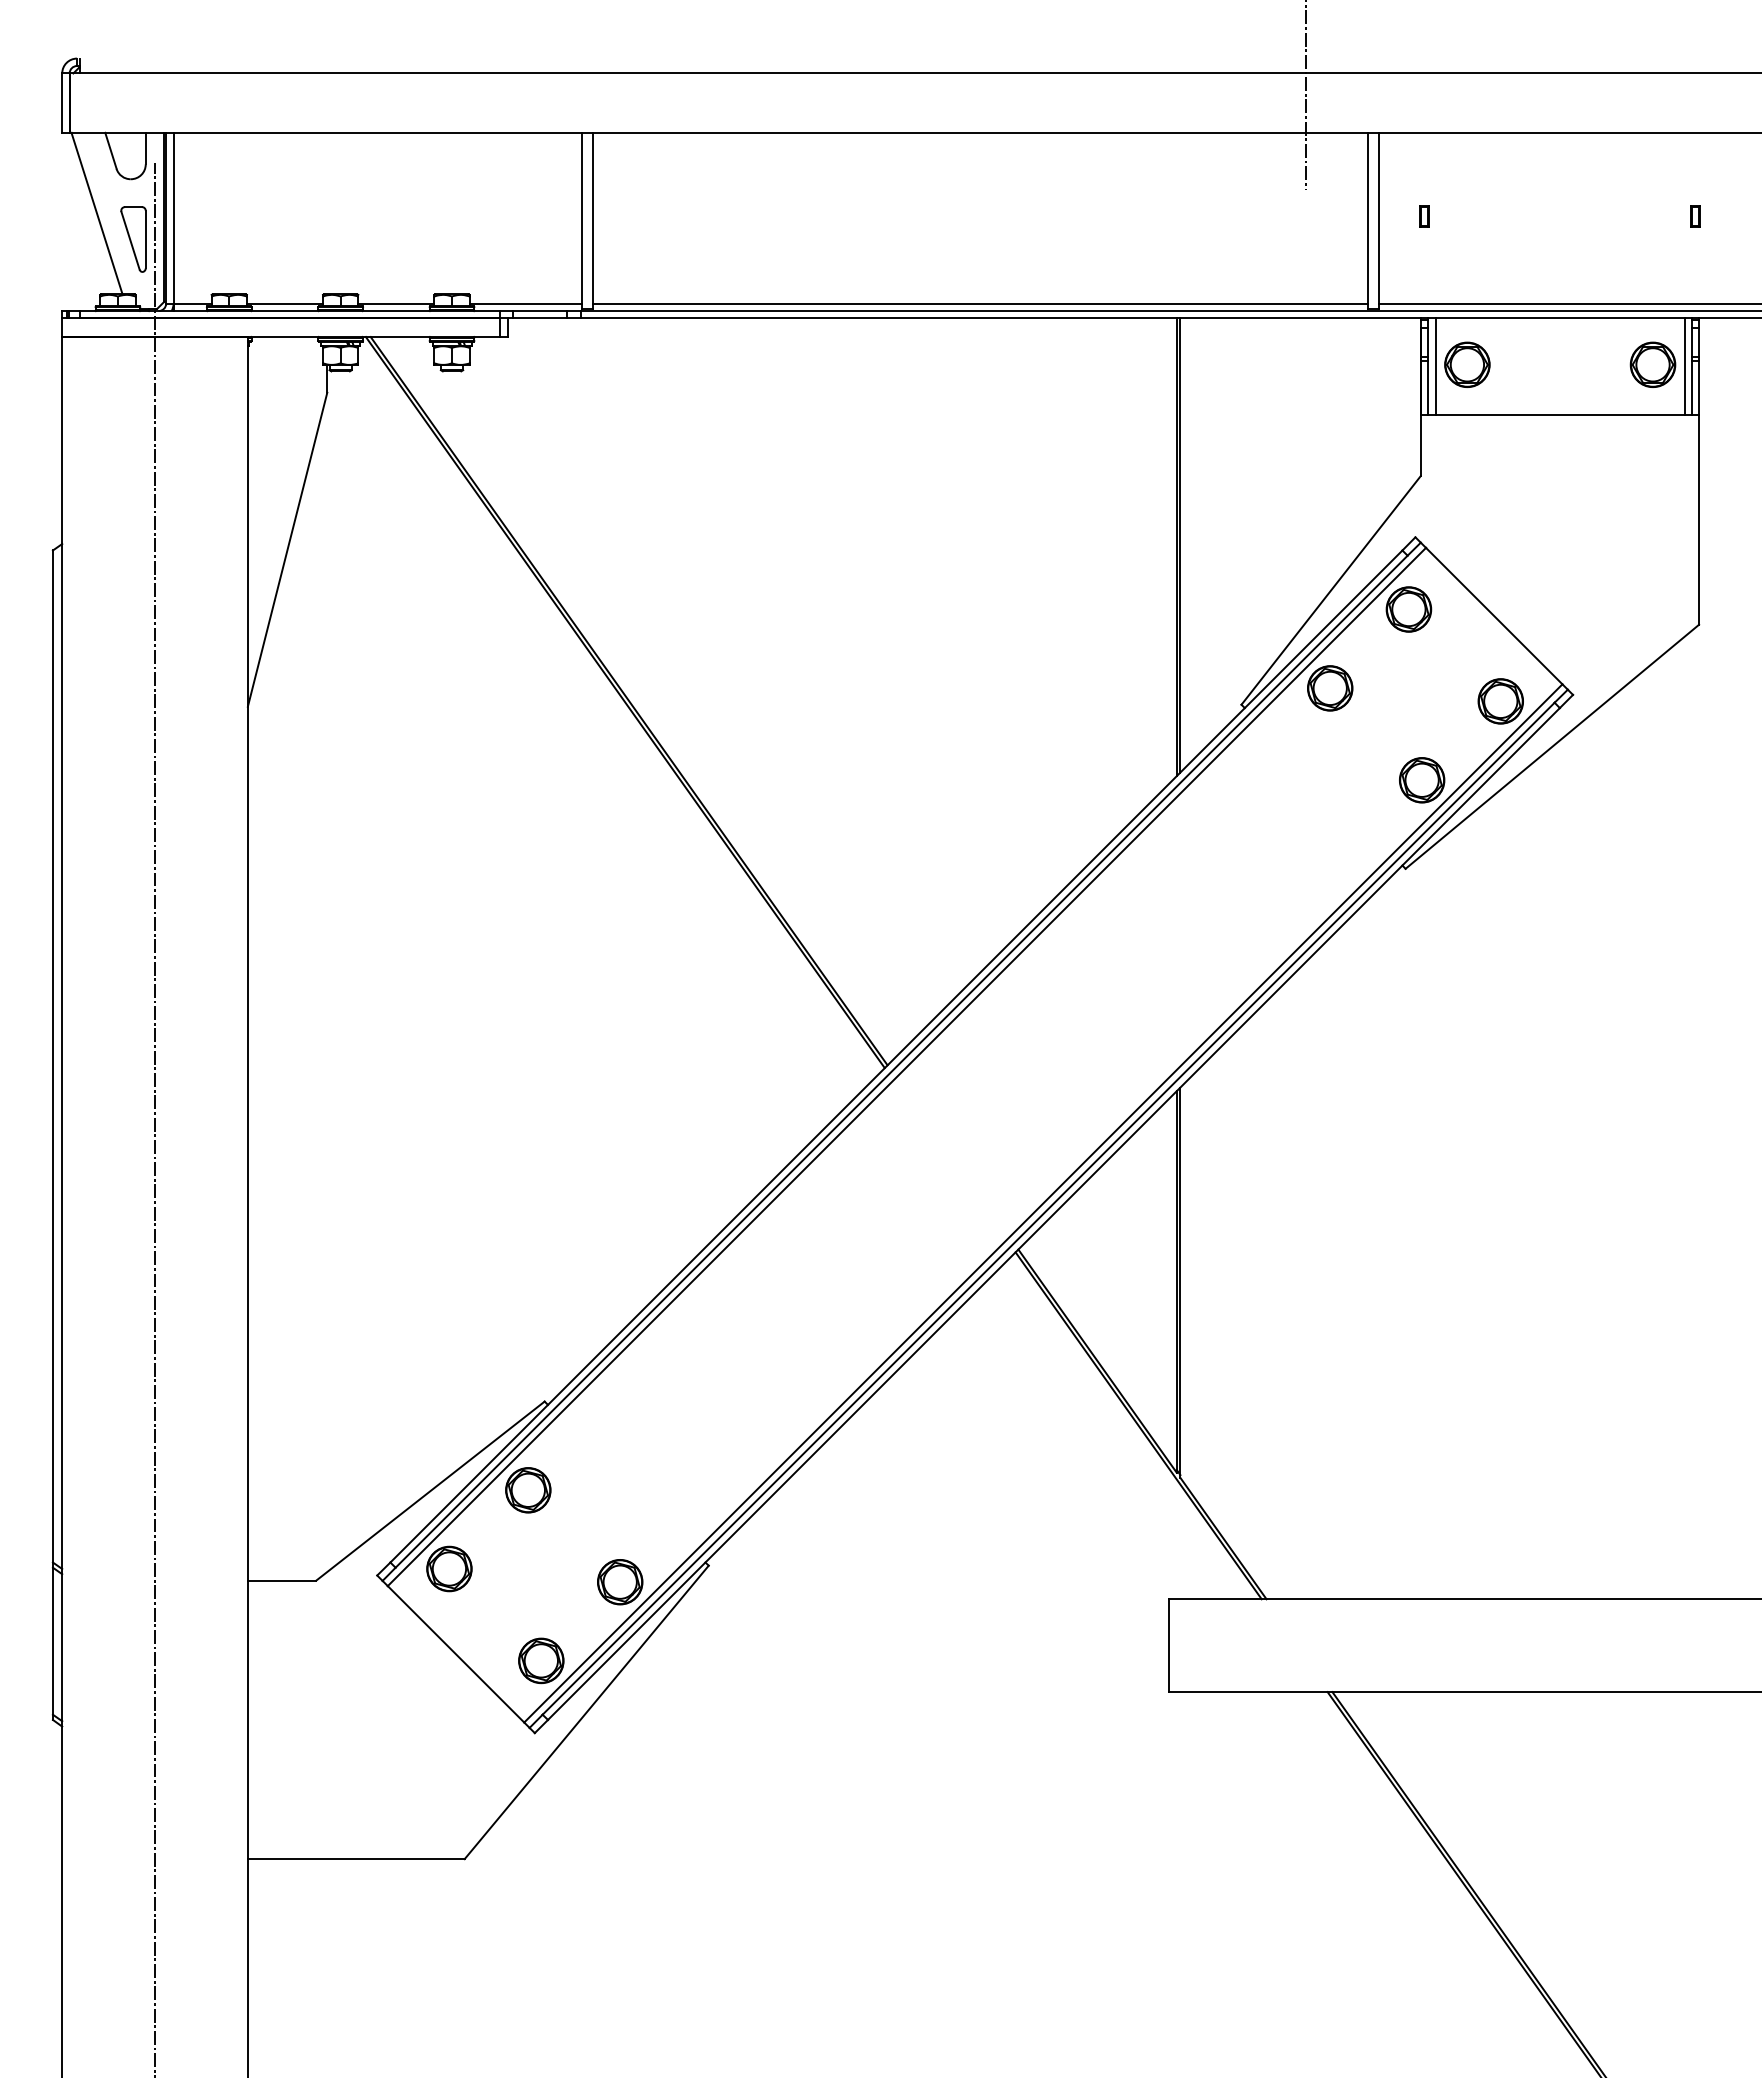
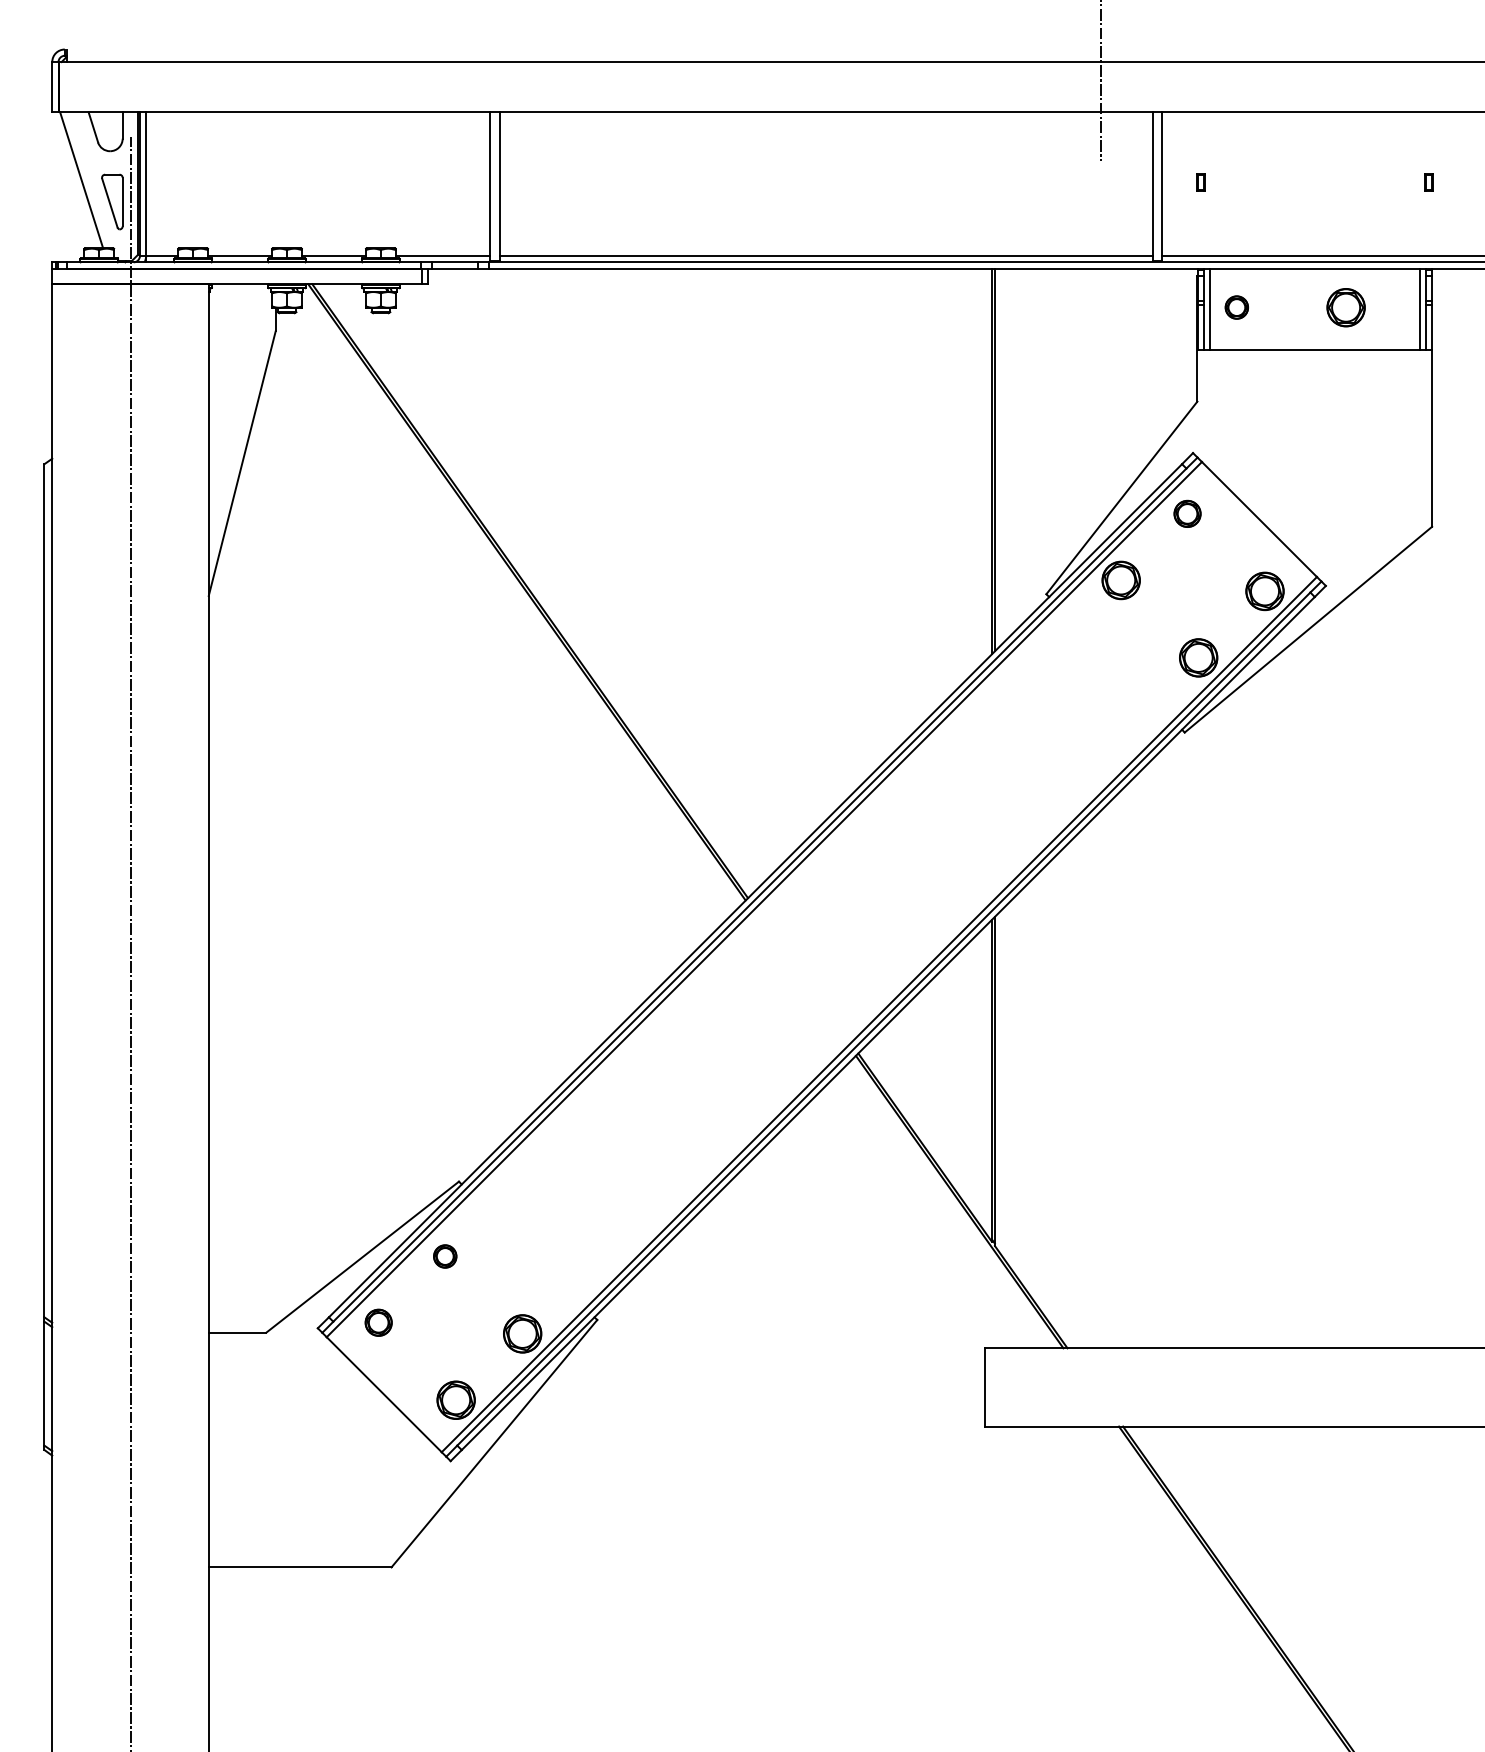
part: (1467, 364) -> (1236, 307), size x0.6
part: (1652, 364) -> (1345, 307), moved
part: (1408, 609) -> (1187, 513), size x0.7
part: (528, 1490) -> (445, 1256), size x0.6
part: (449, 1568) -> (378, 1322), size x0.7

